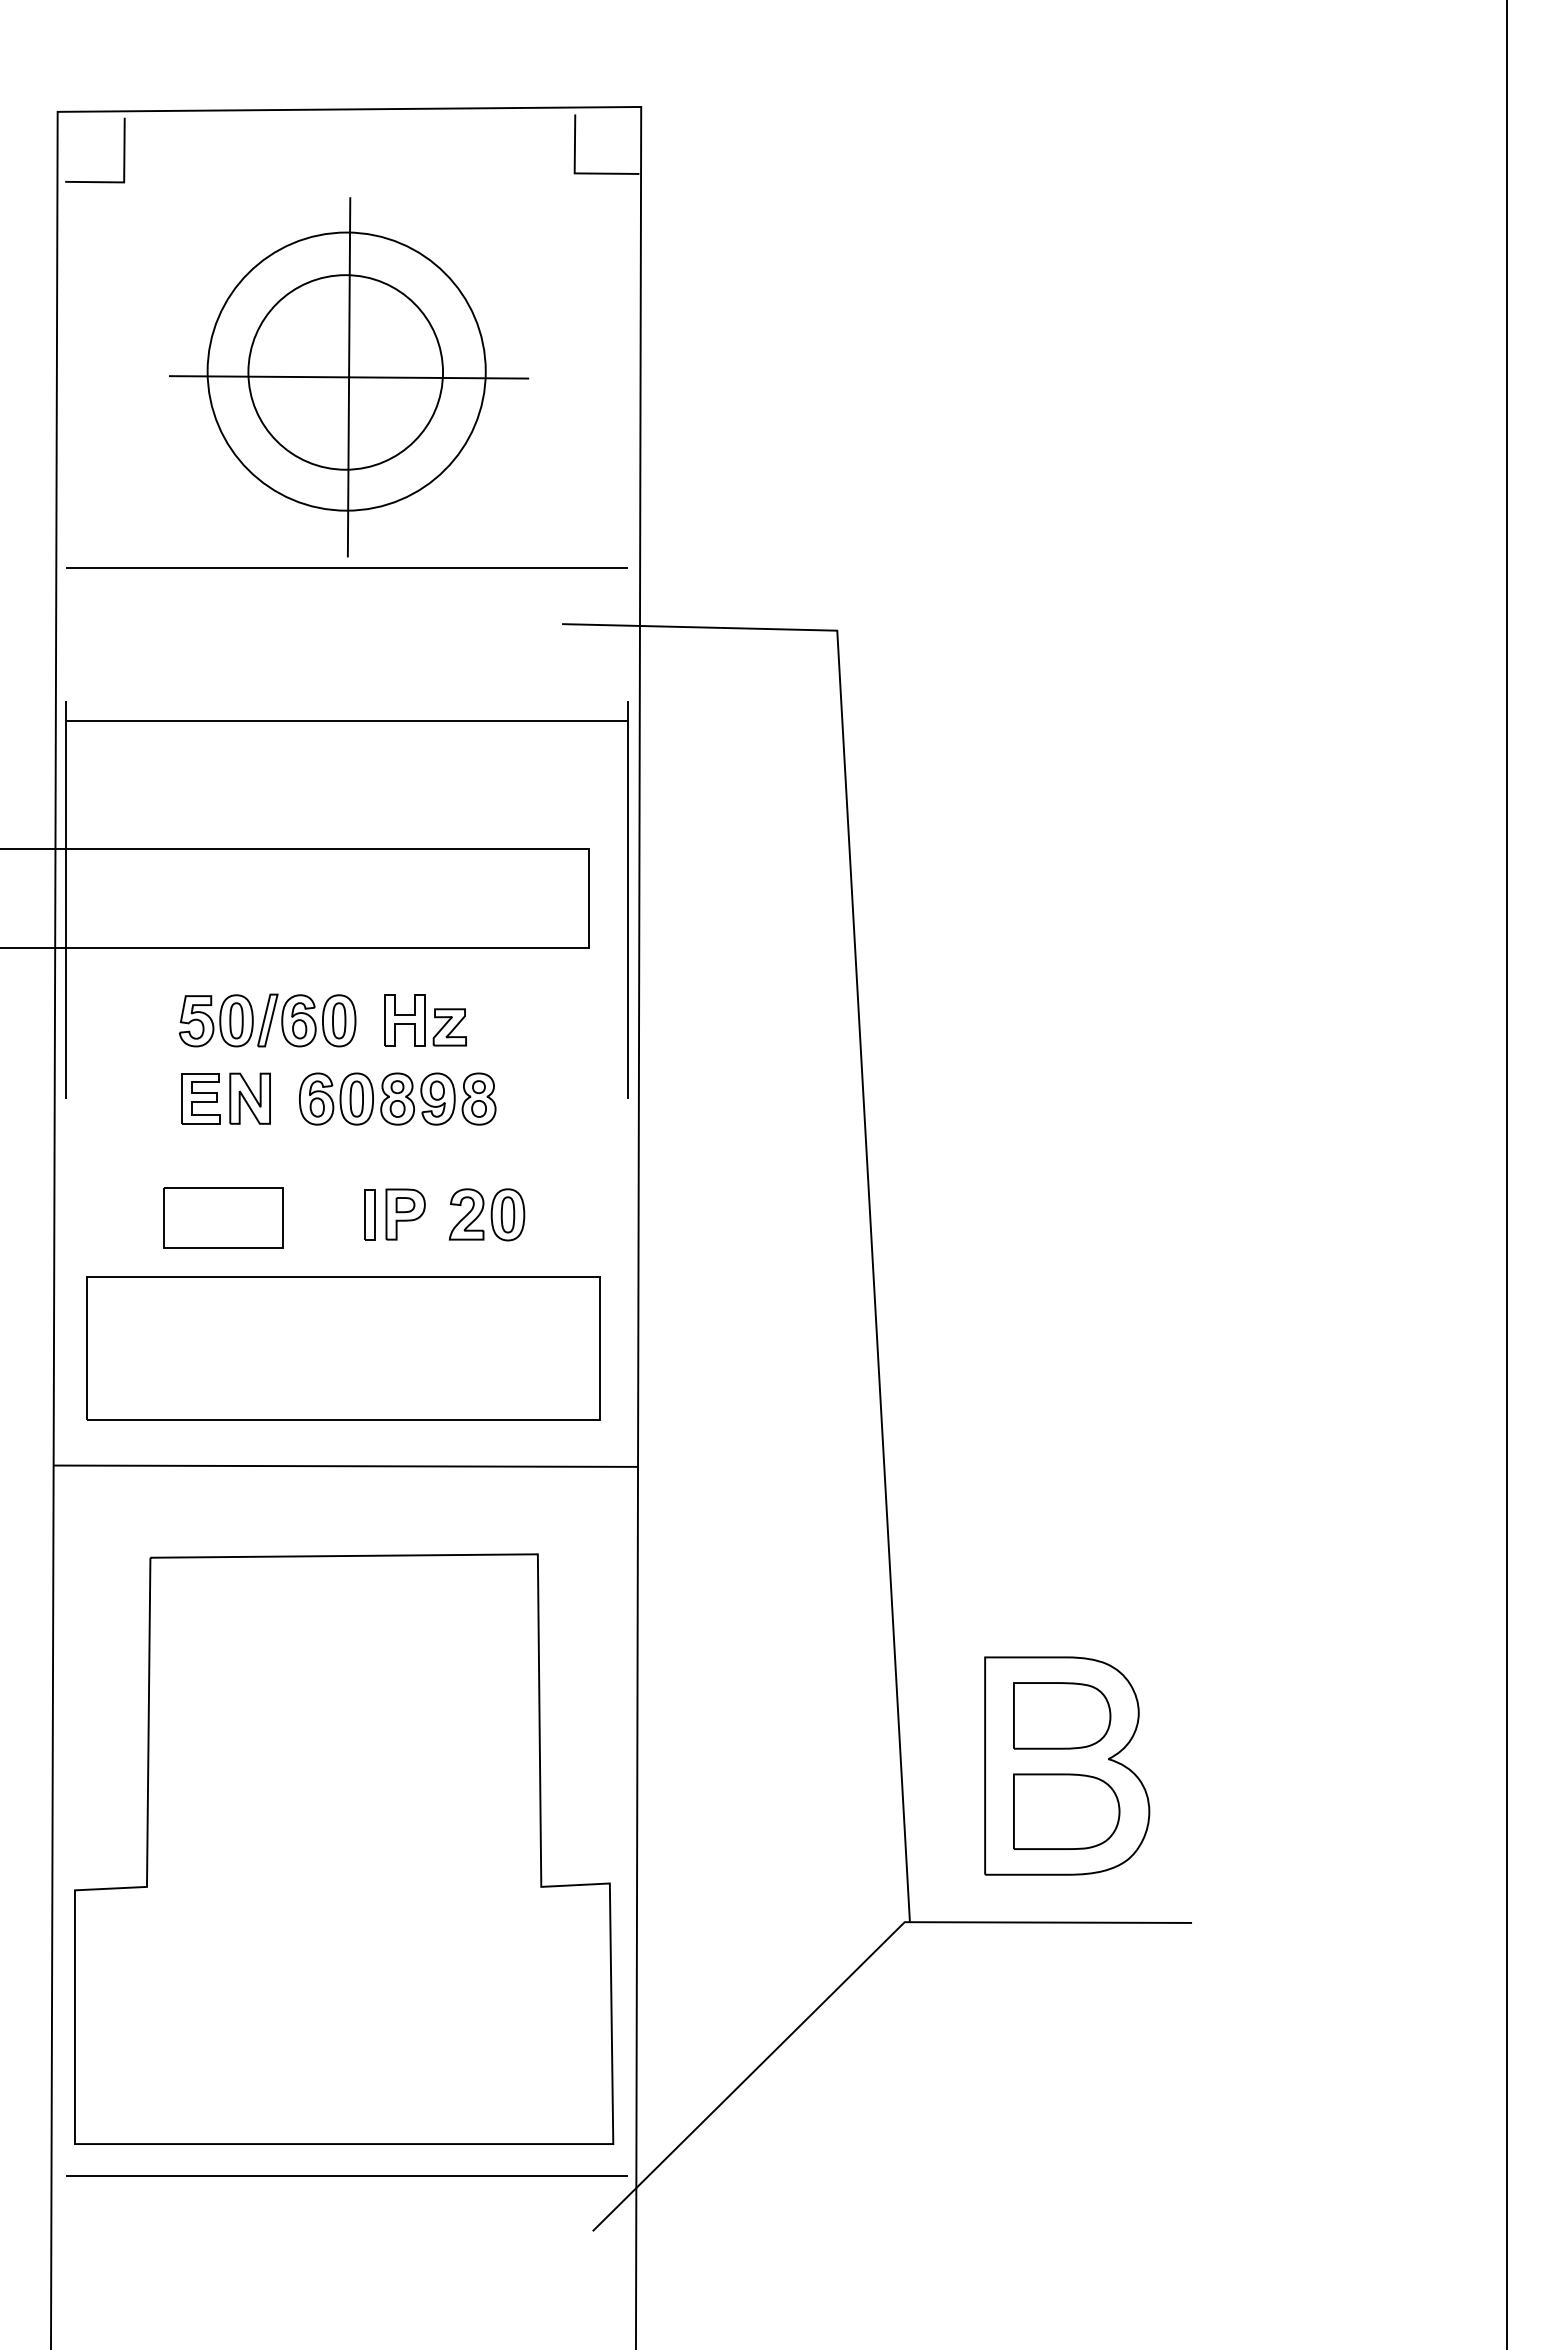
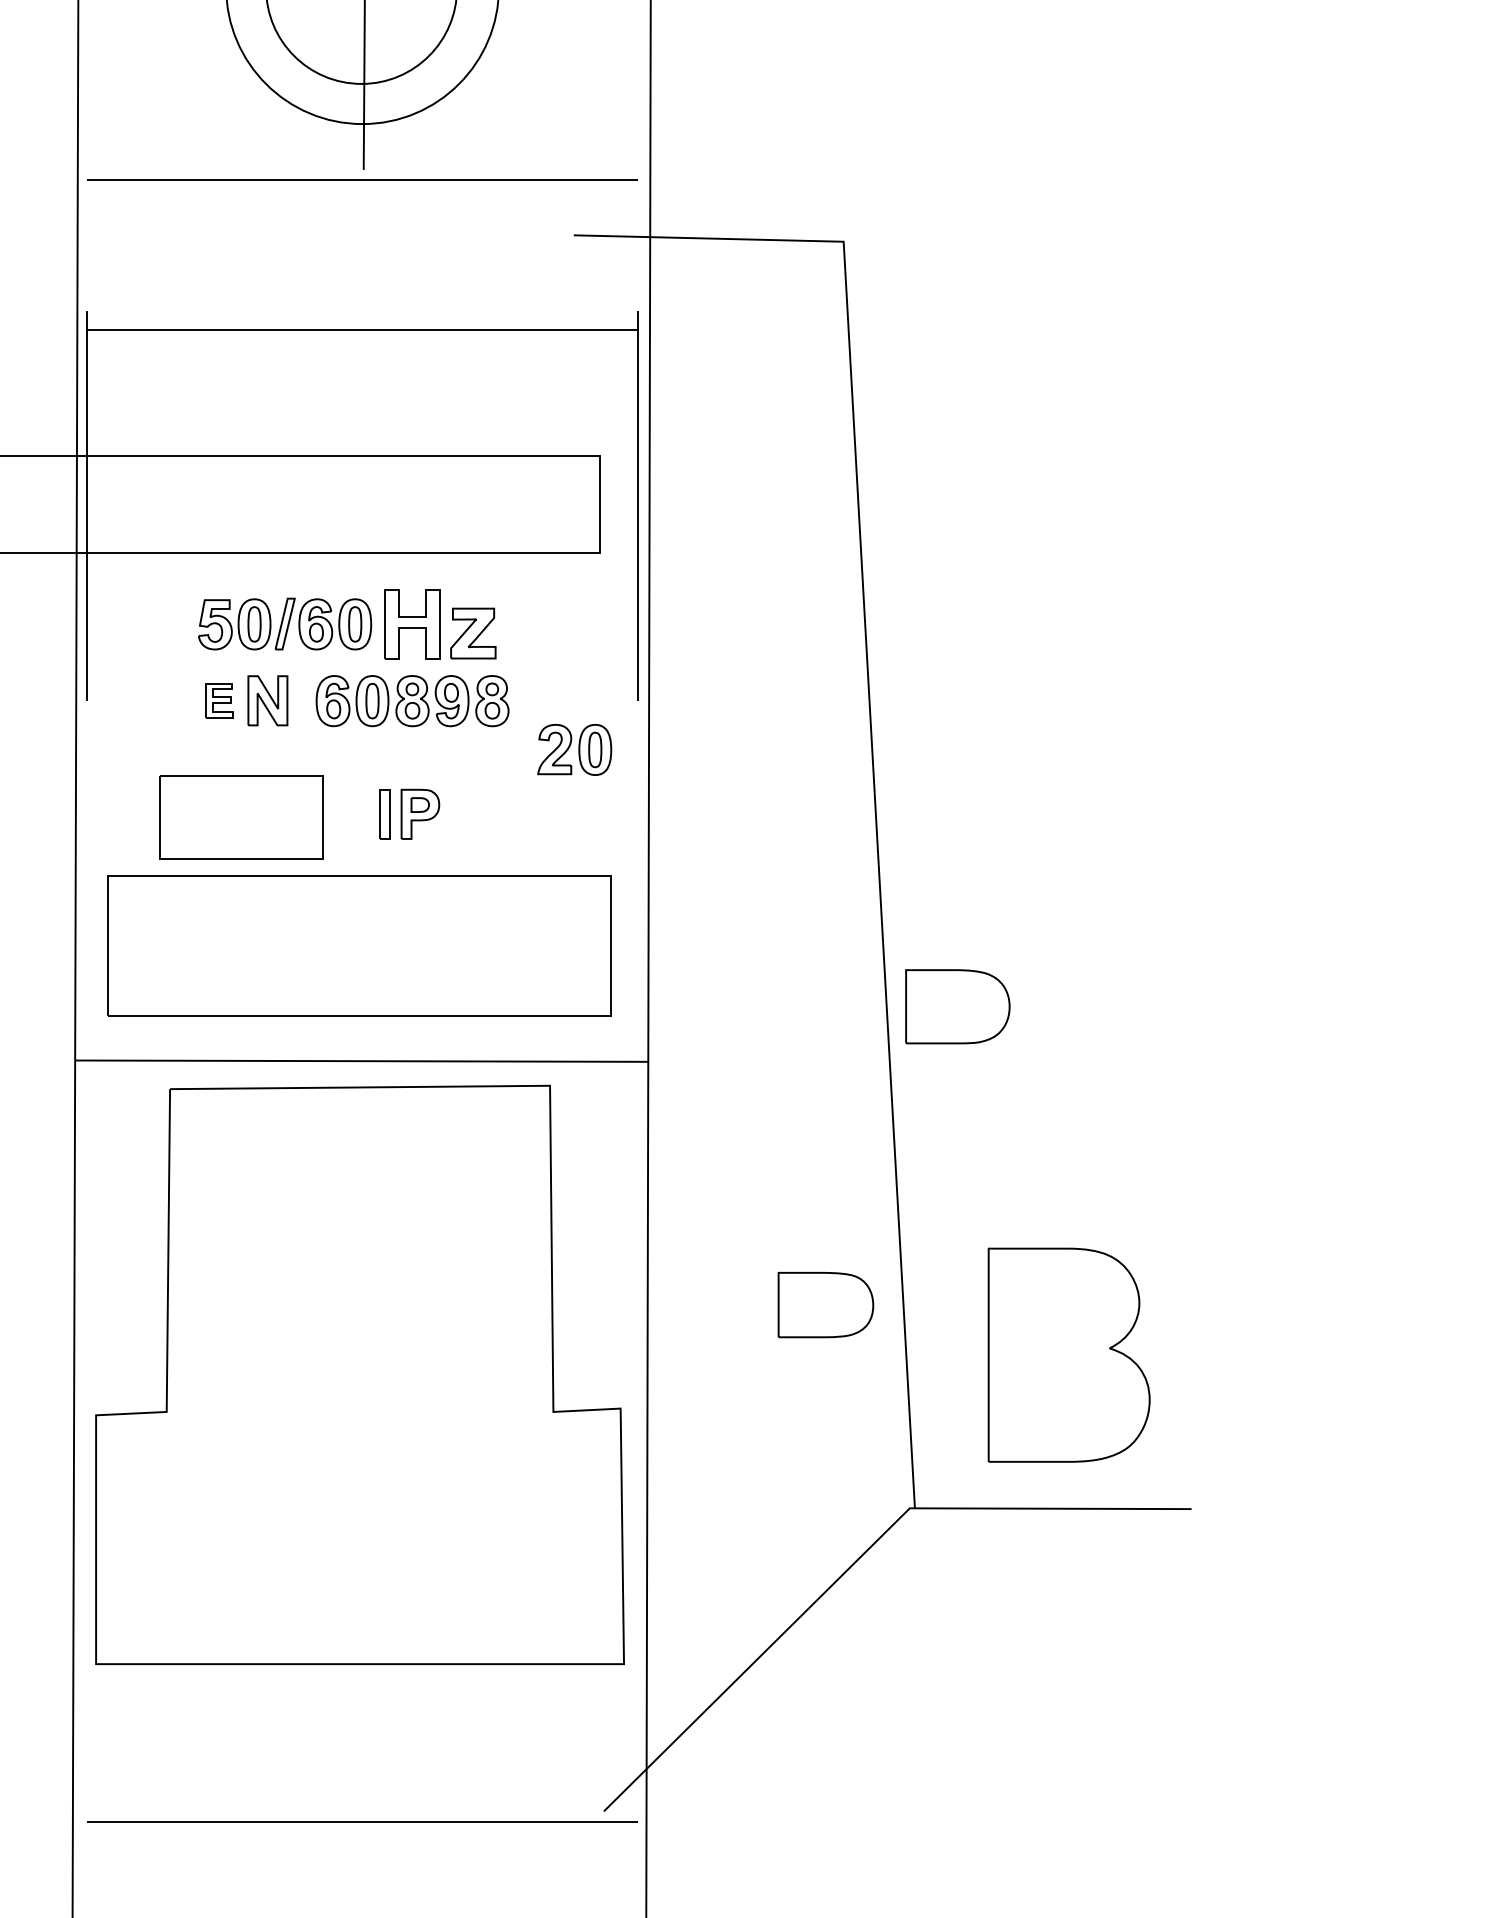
part: (425, 1020) -> (439, 624), size x1.4
part: (200, 1098) -> (219, 700), size x0.7
part: (486, 1214) -> (574, 749), moved
part: (223, 1217) -> (241, 817), size x1.4
part: (1062, 1715) -> (826, 1304), moved
part: (1066, 1811) -> (957, 1006), moved
part: (344, 1848) -> (360, 1374), moved
line: (346, 2175) -> (362, 1821), moved

